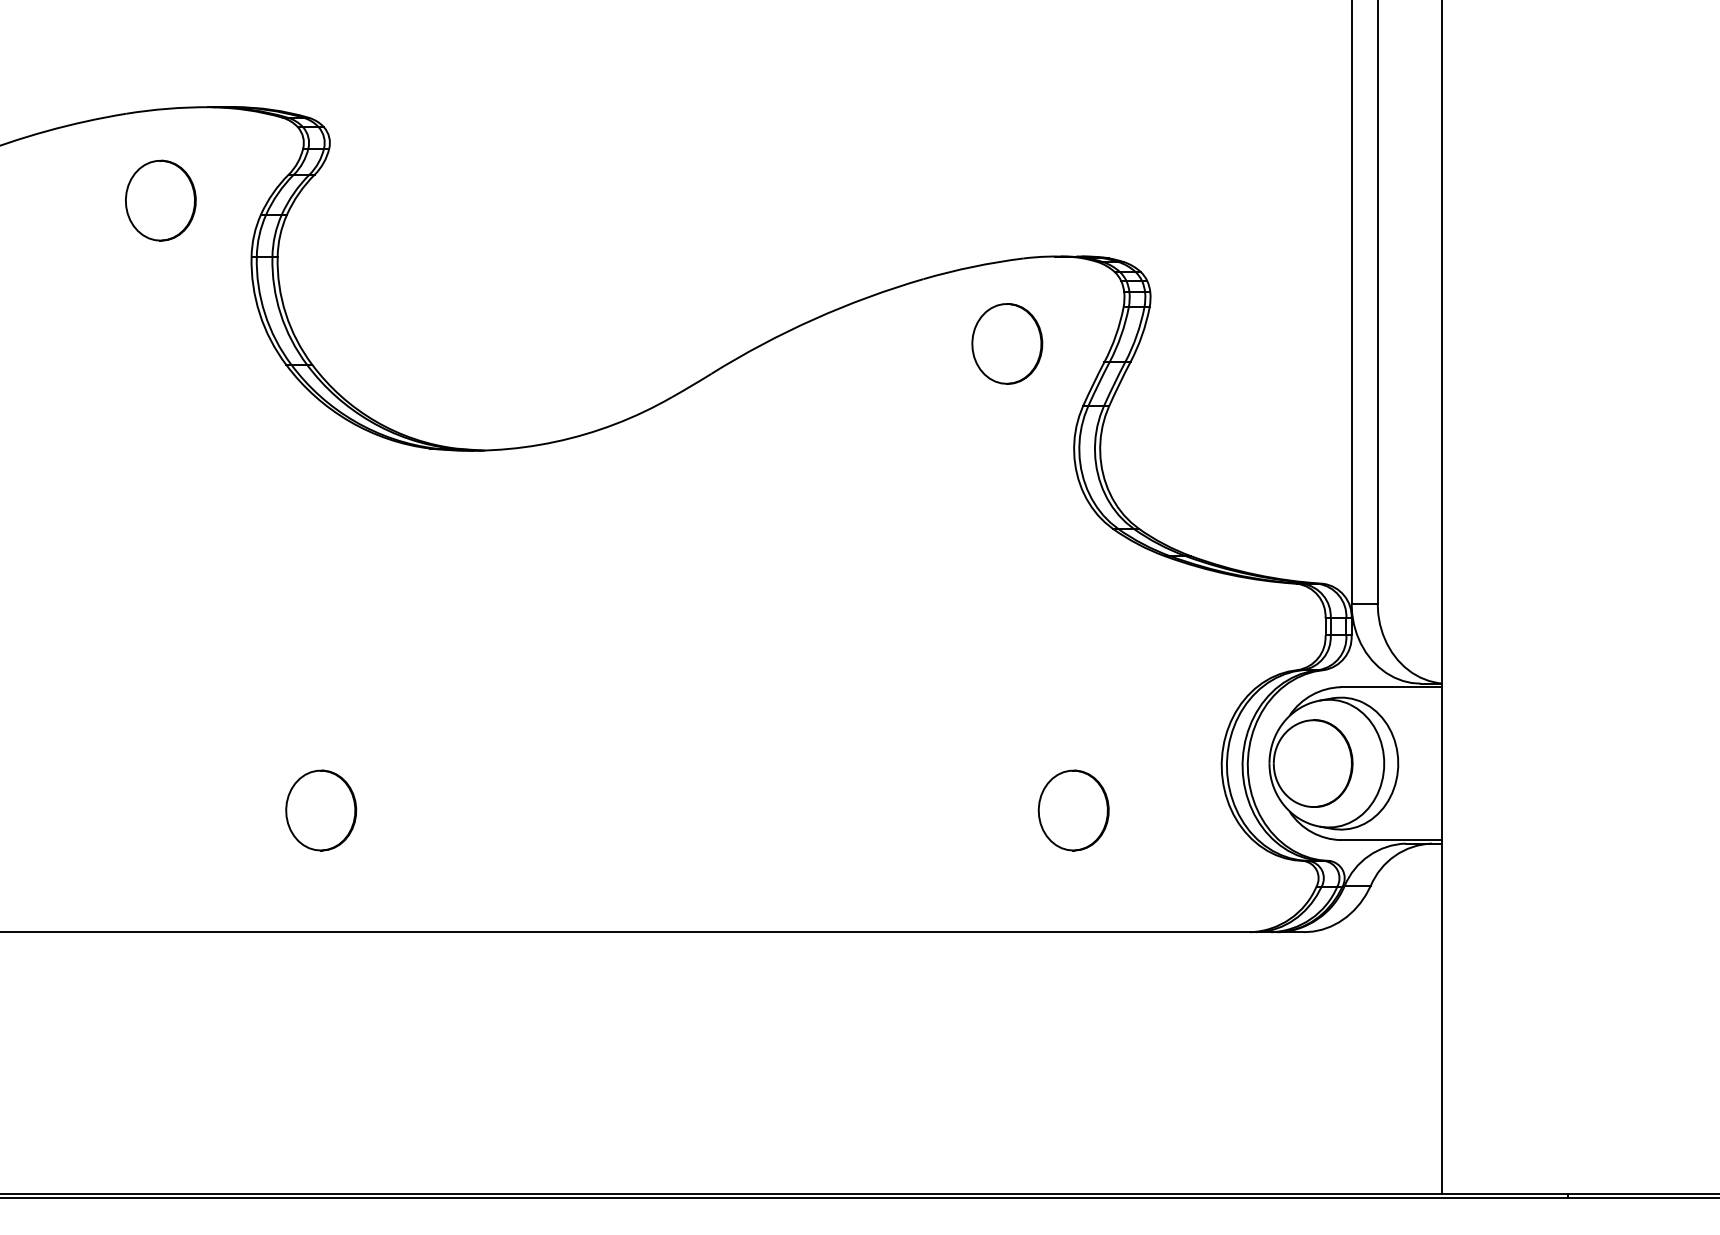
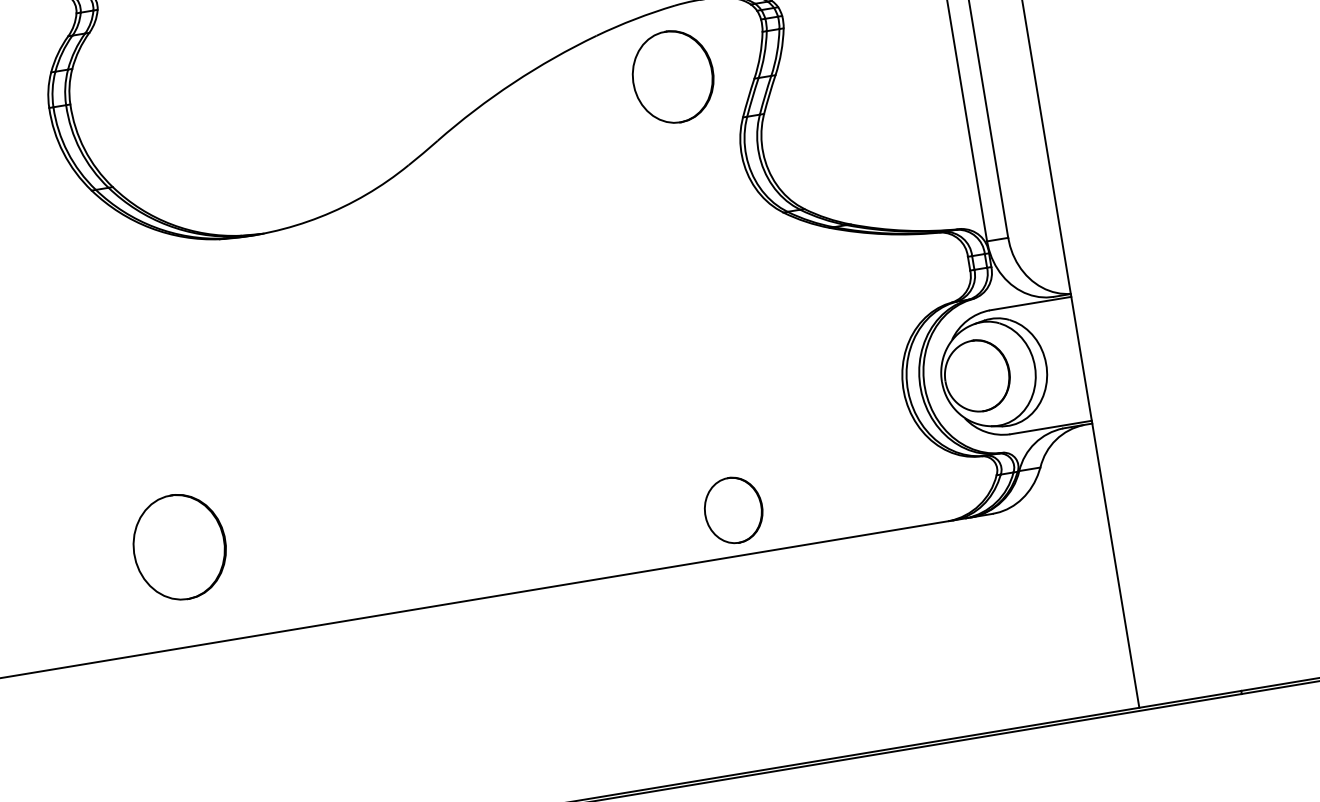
part: (1007, 343) -> (673, 76), size x1.4
part: (321, 810) -> (180, 547), size x1.6
part: (1073, 810) -> (733, 510), moved

